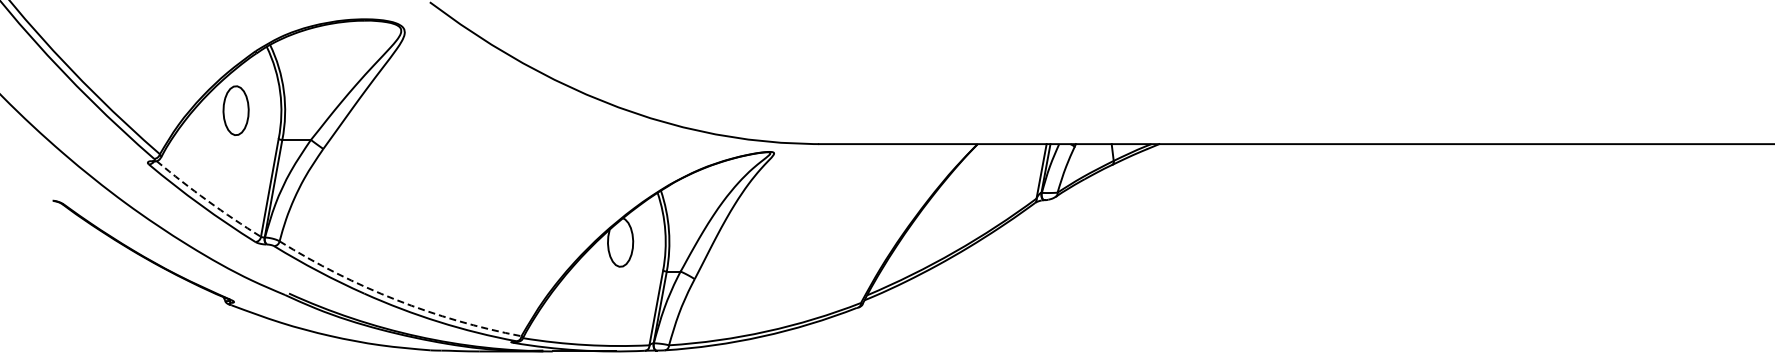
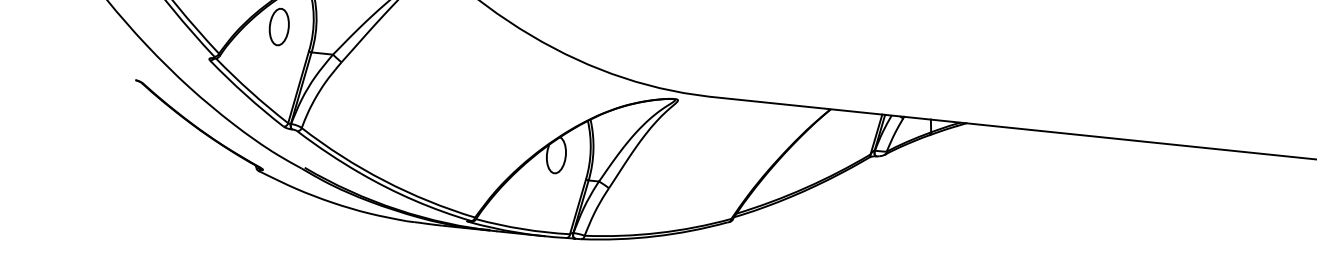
arc: (207, 200) -> (251, 91), dashed -> solid
arc: (396, 299) -> (384, 180), dashed -> solid

